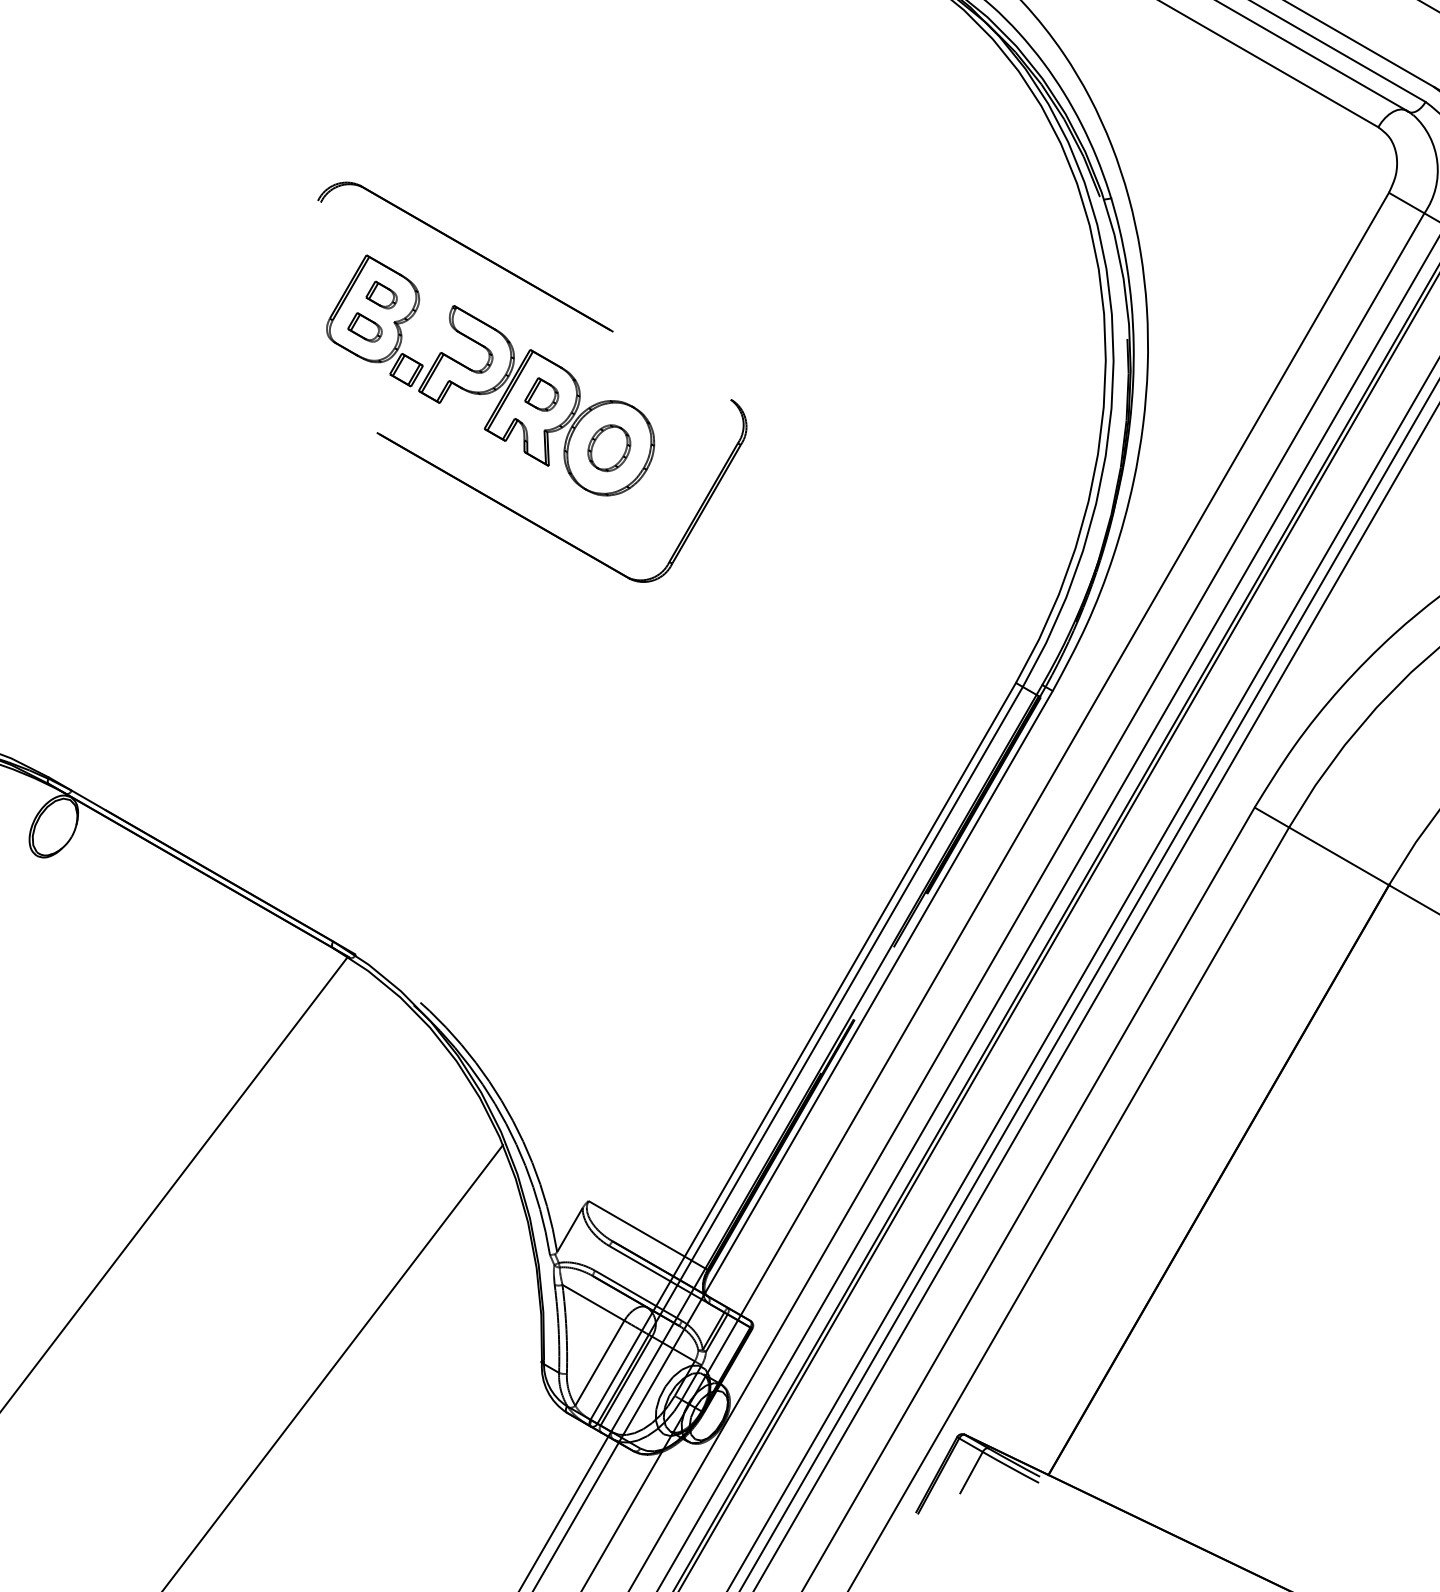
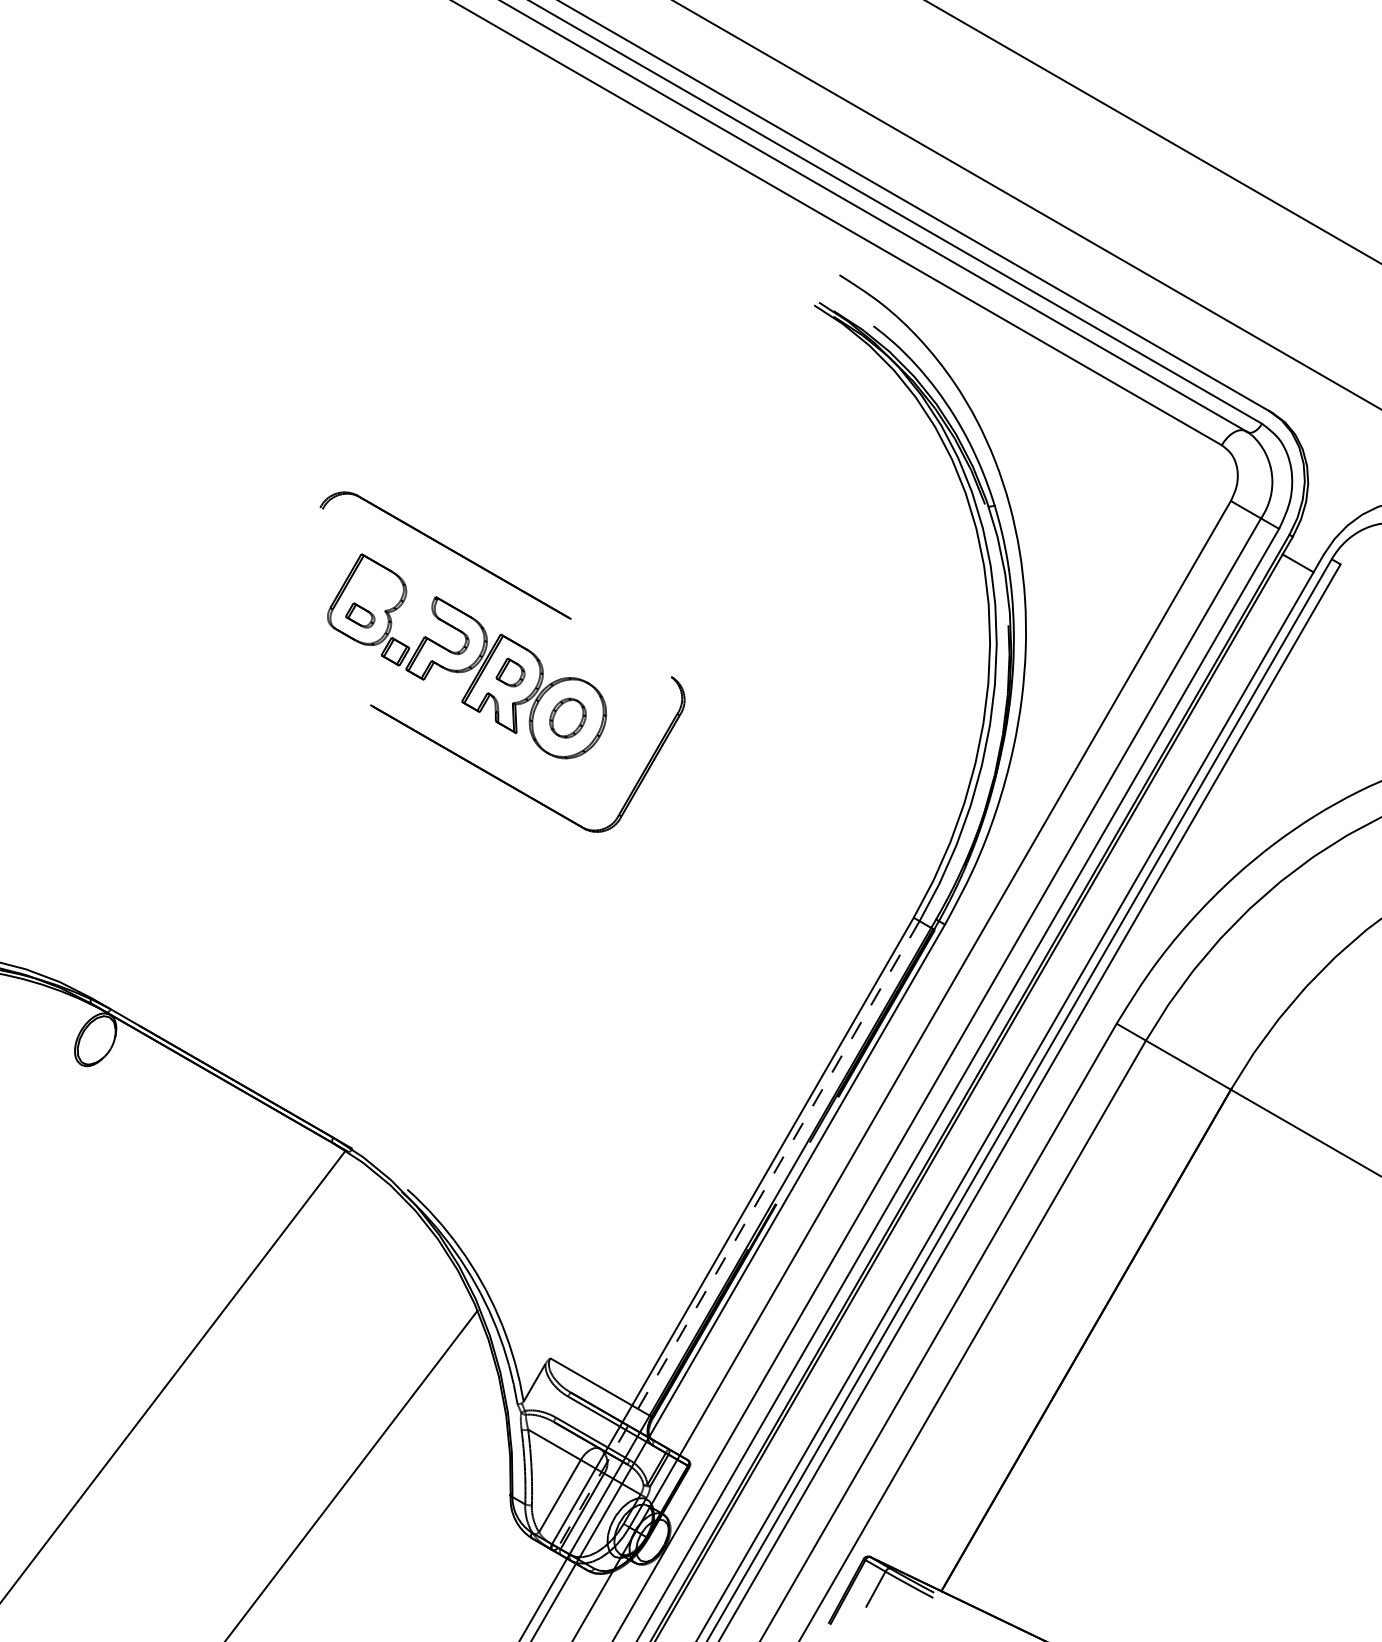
part: (381, 294) -> (374, 587), removed
line: (809, 1055) -> (738, 1234), solid -> dashed

